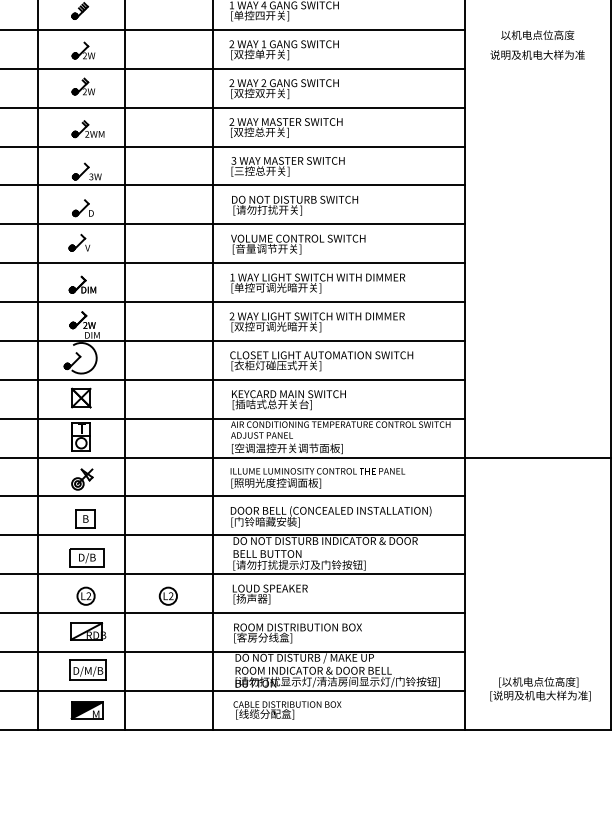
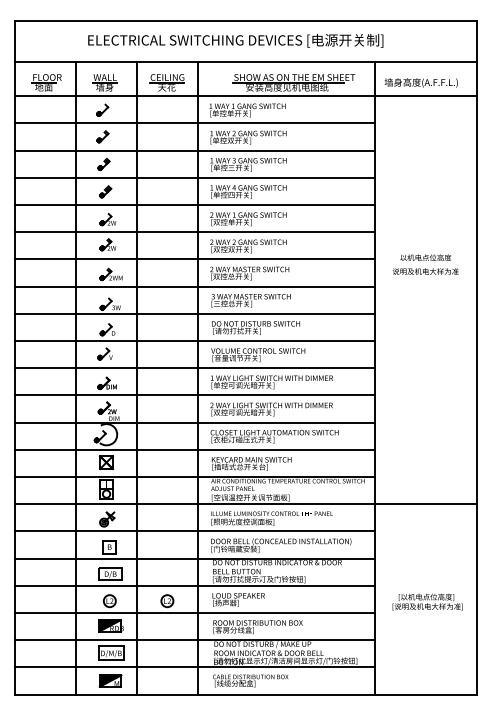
text: (537, 44) -> (425, 264), moved
fill: (85, 631) -> (109, 625), added
text: (540, 688) -> (427, 601), moved

